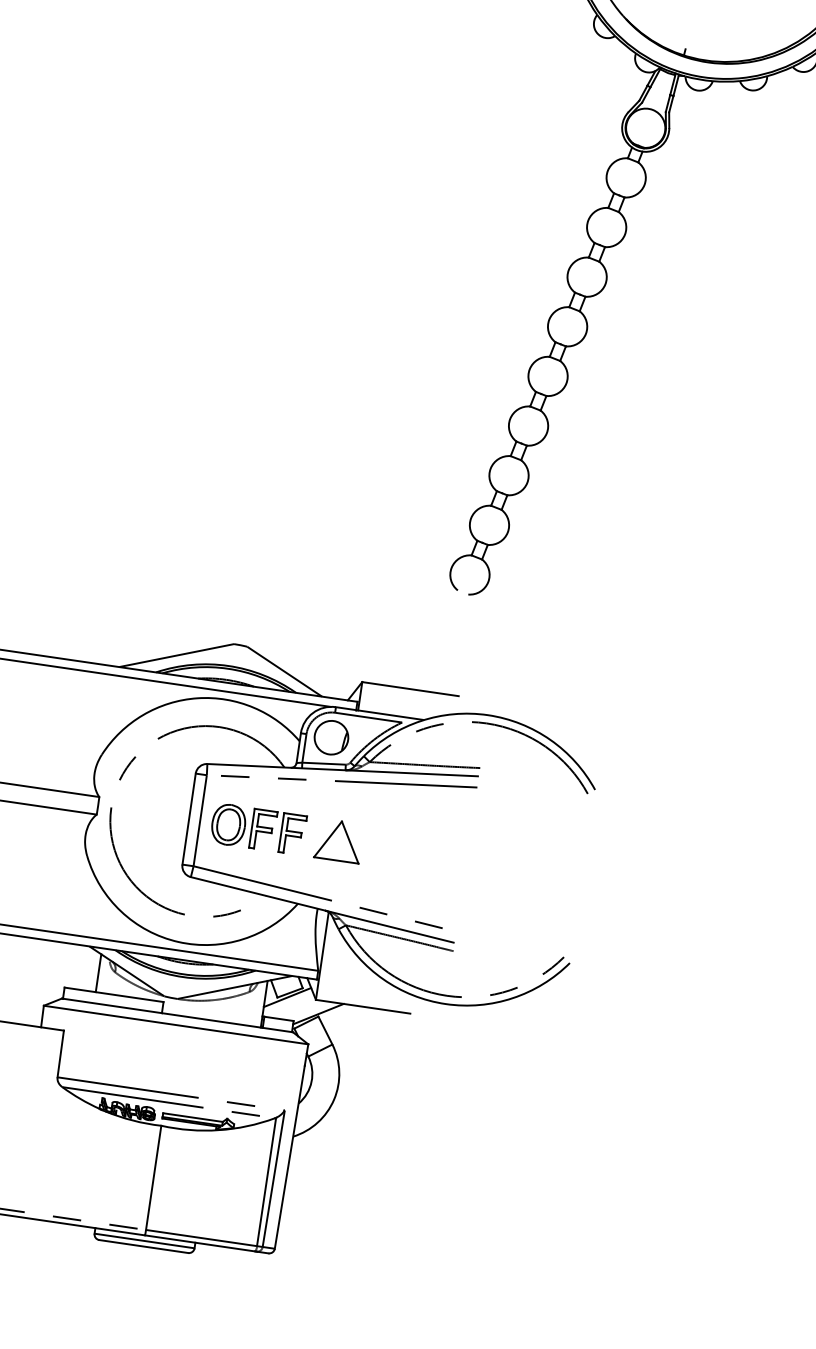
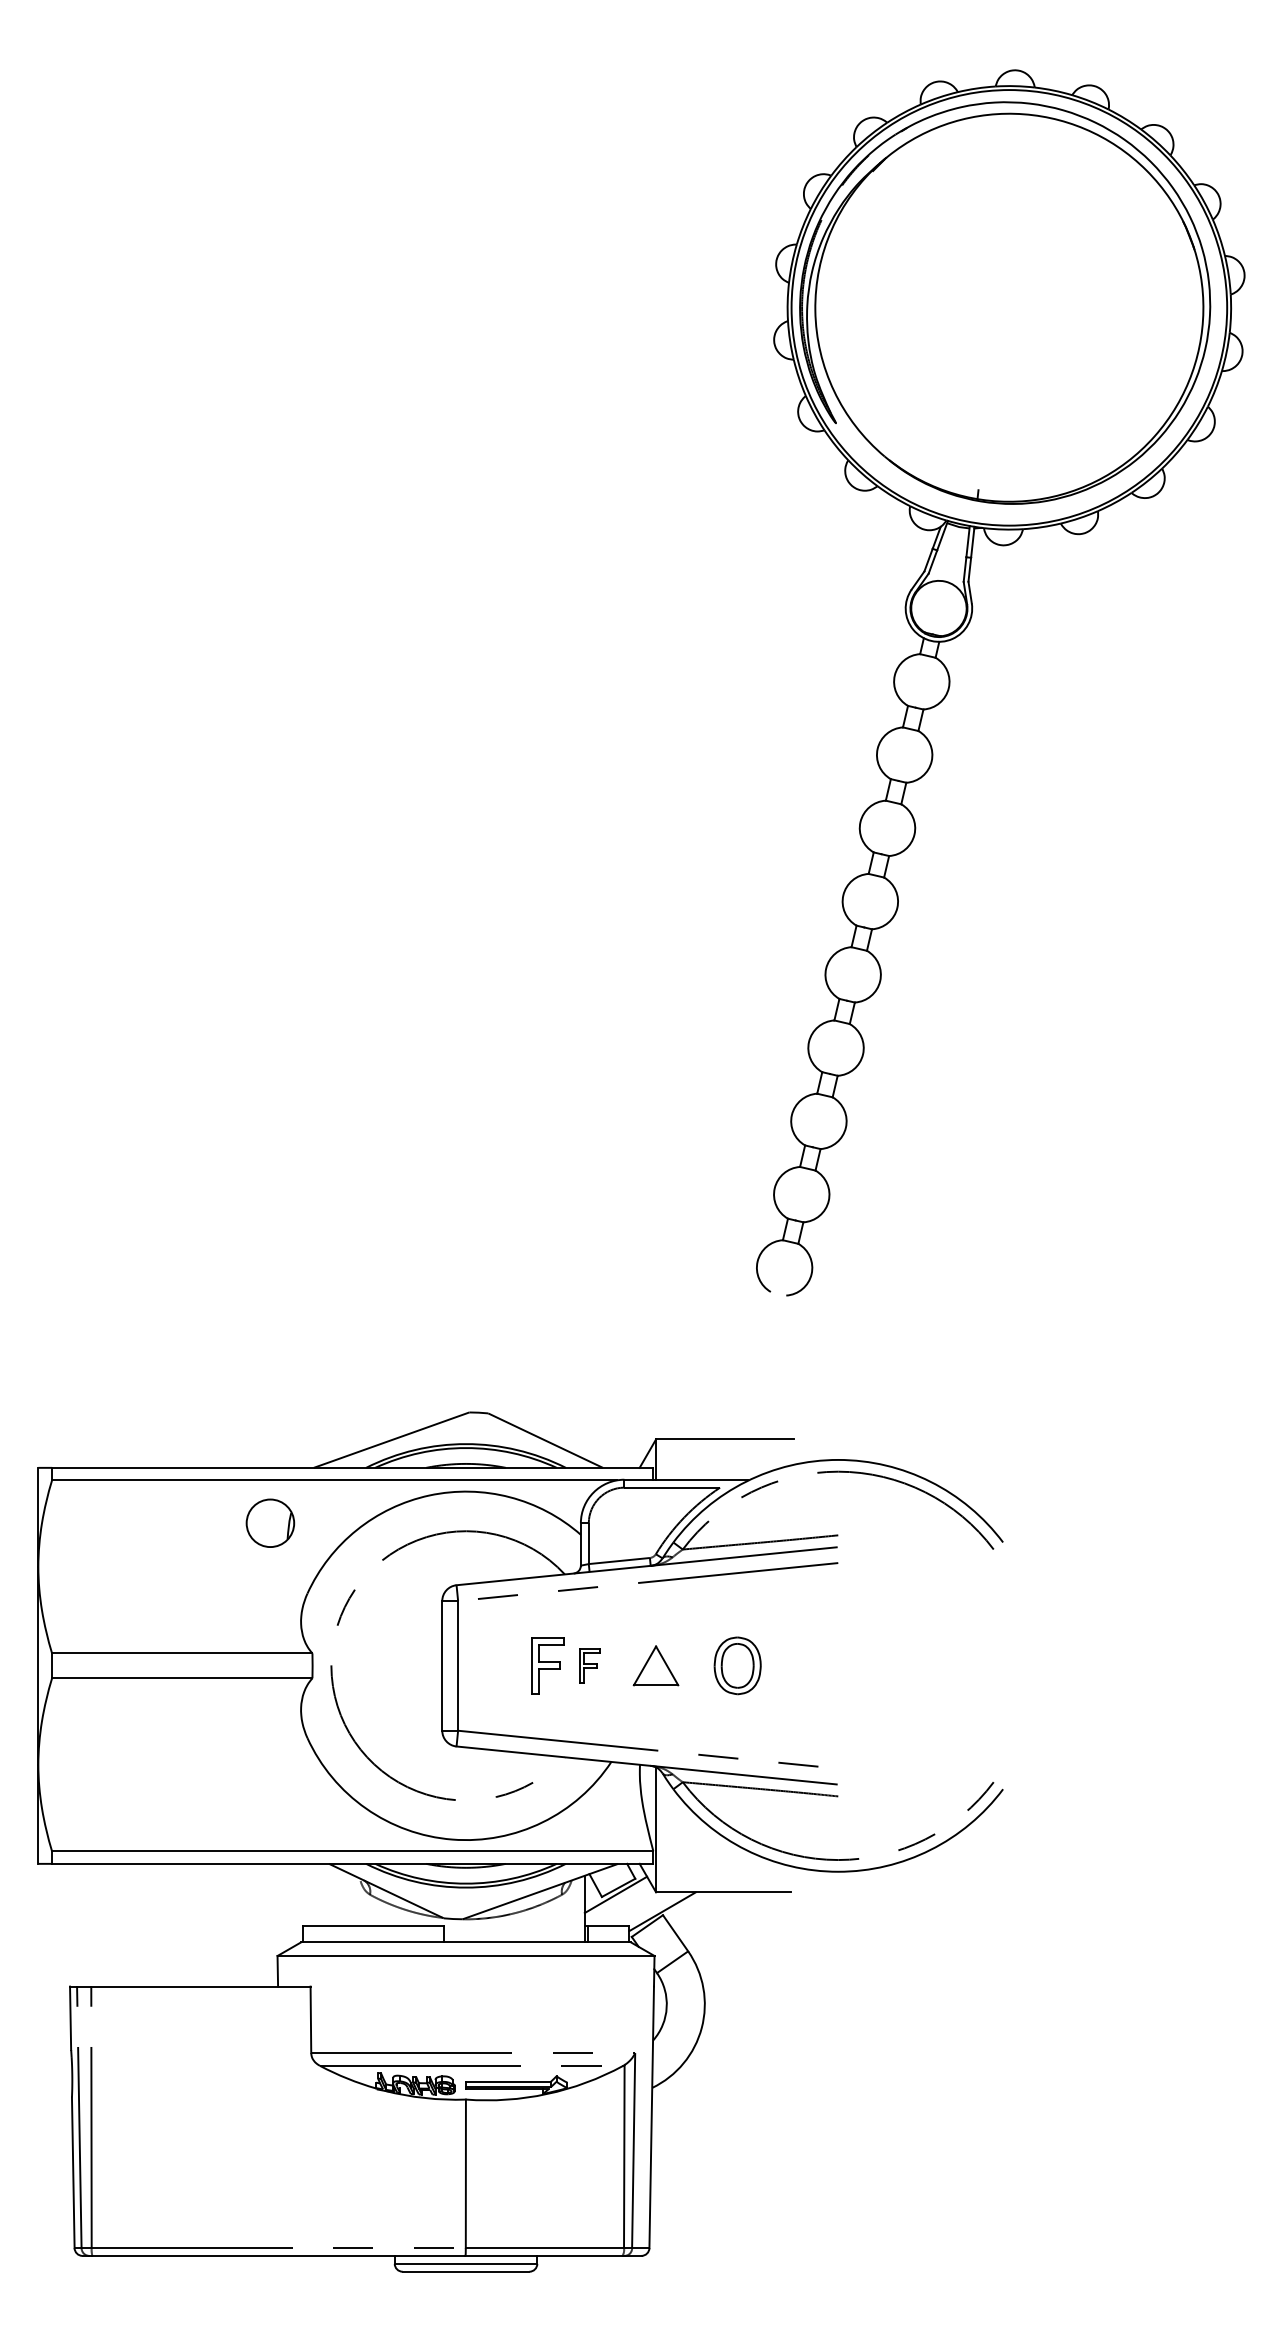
part: (331, 737) -> (270, 1522), moved
part: (228, 824) -> (737, 1665), moved
part: (292, 833) -> (589, 1665), size x0.6
part: (338, 840) -> (655, 1665), size x0.7
line: (98, 973) -> (347, 1899), removed

